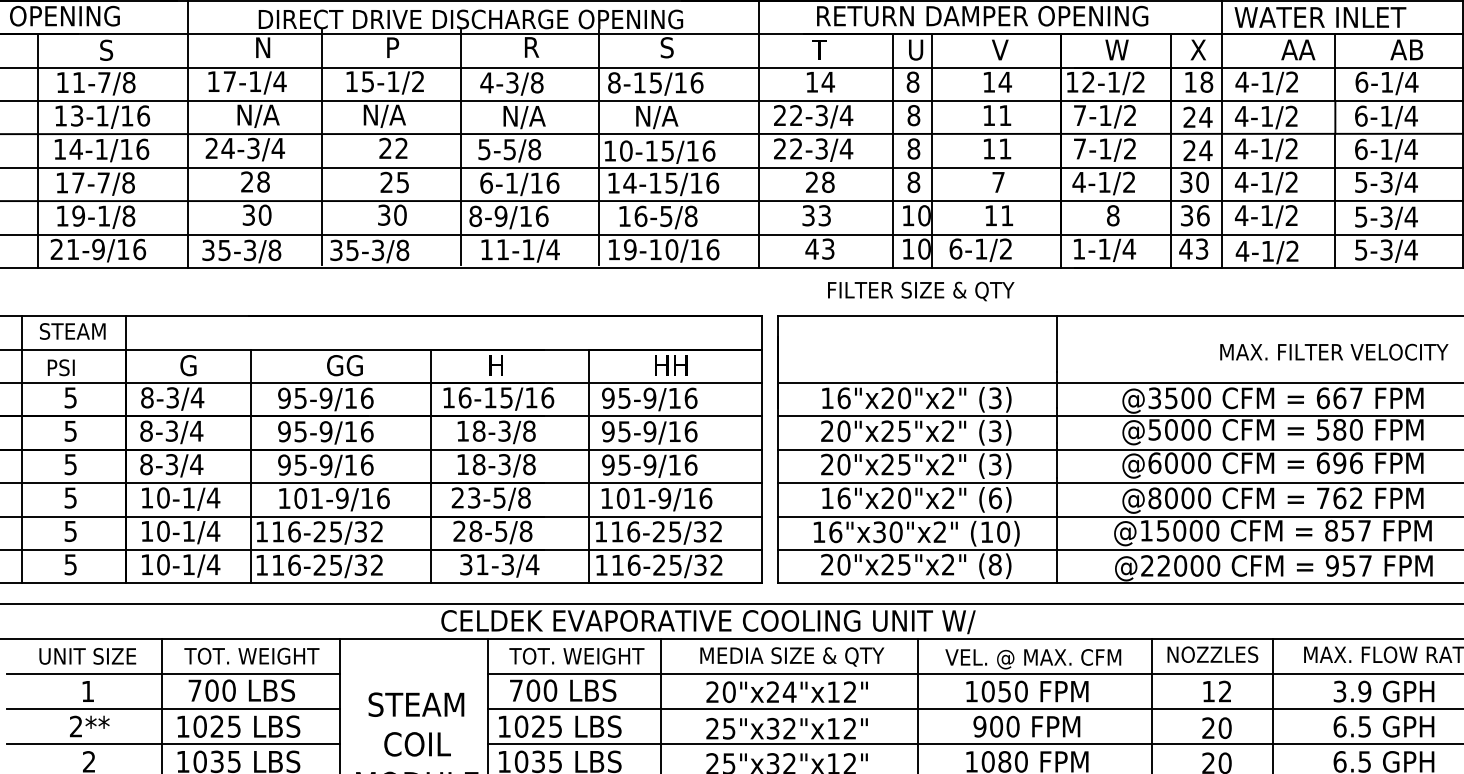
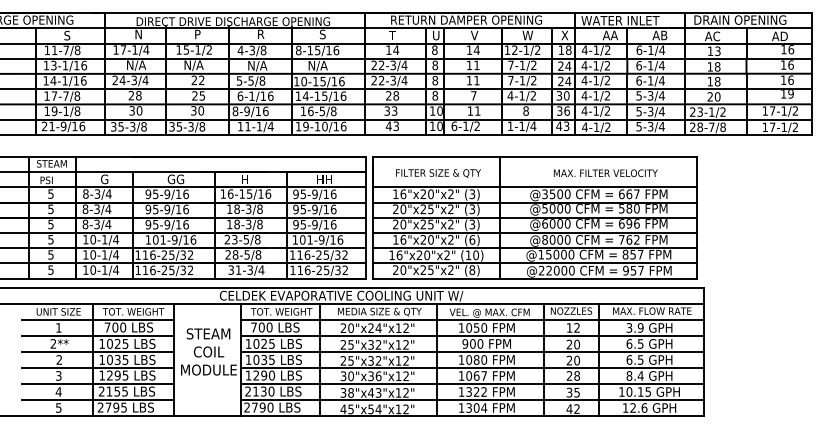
text: (921, 291) -> (438, 173), moved
text: (1333, 352) -> (605, 173), moved
text: (879, 532) -> (419, 255), 16"x30"x2" -> 16"x20"x2"

